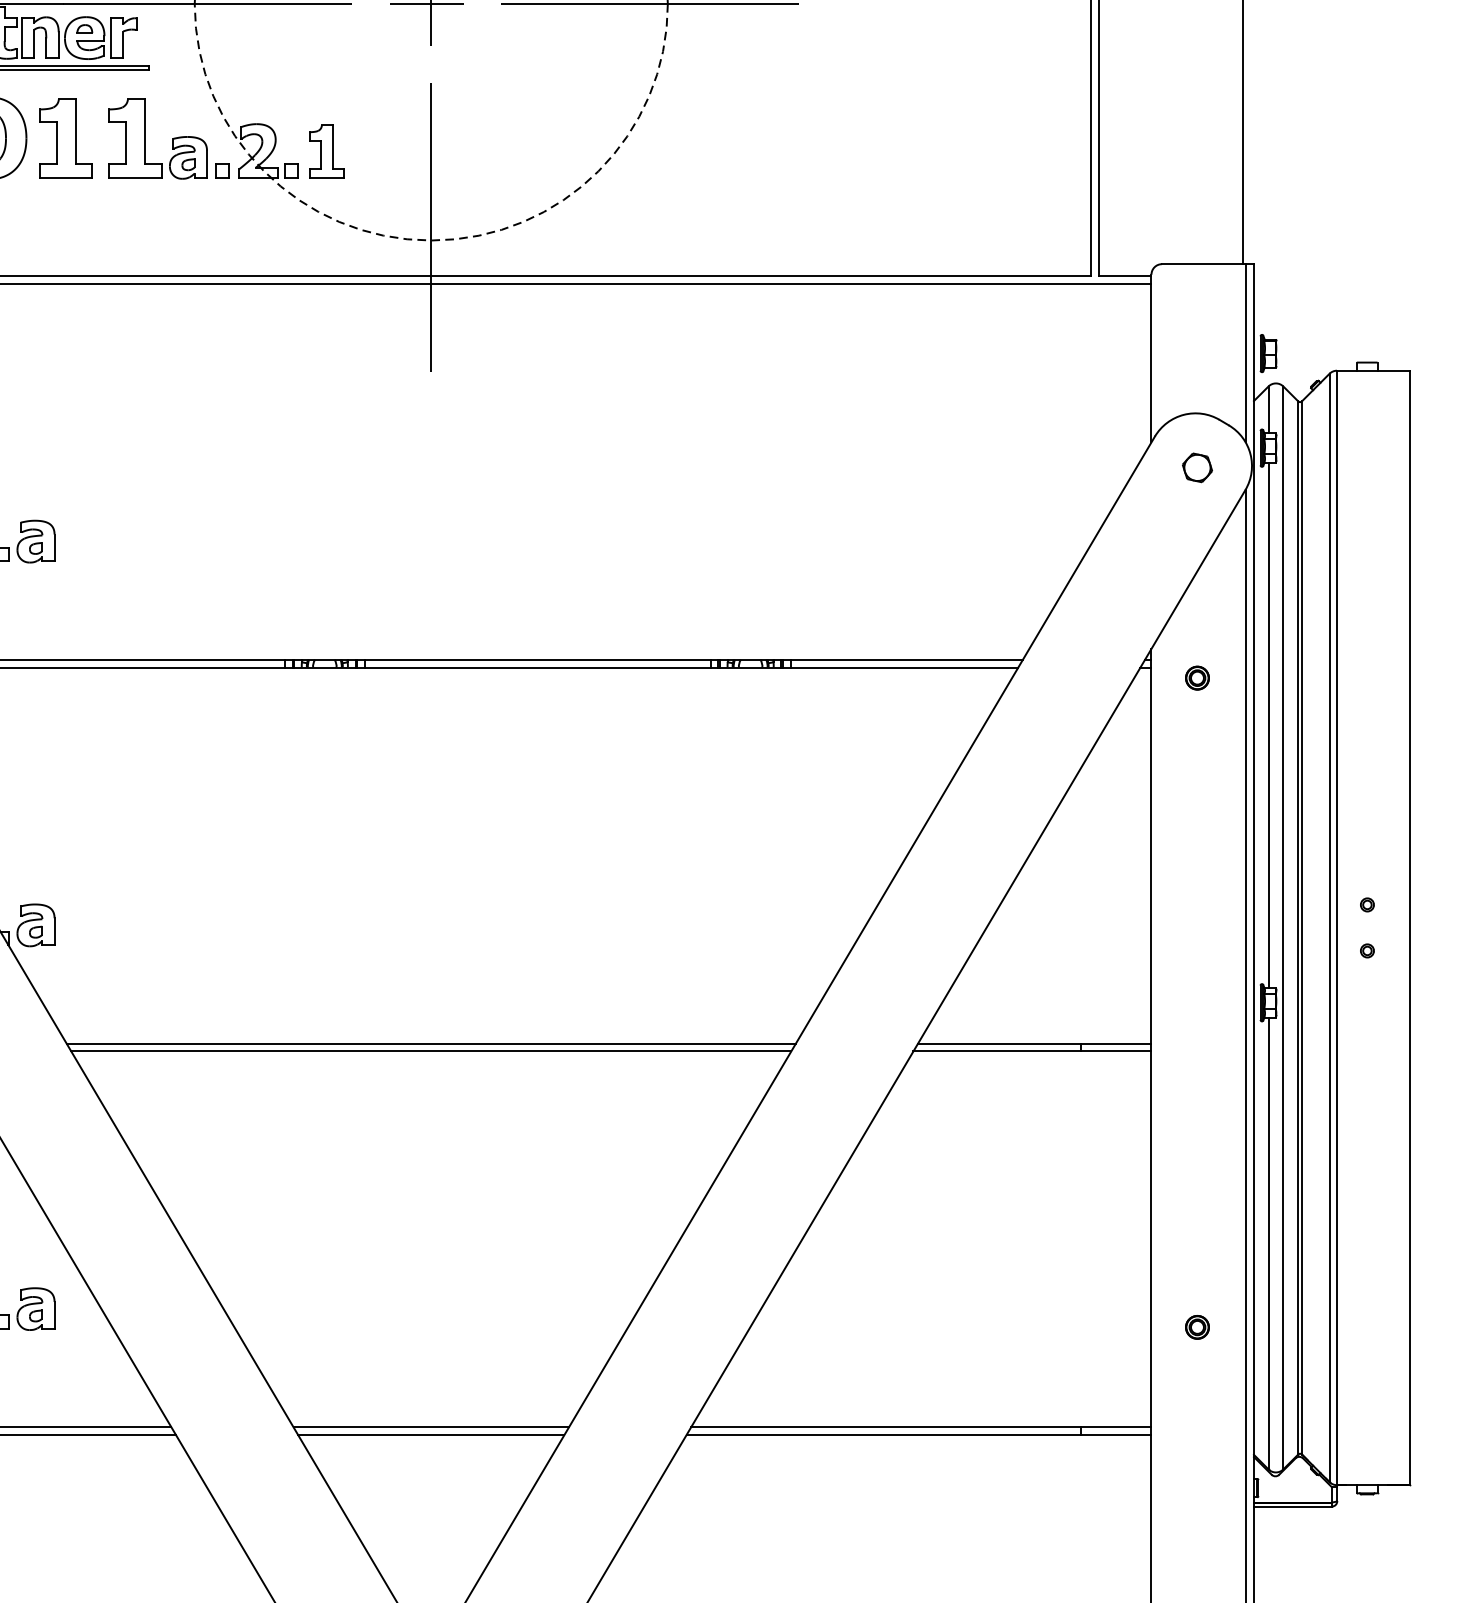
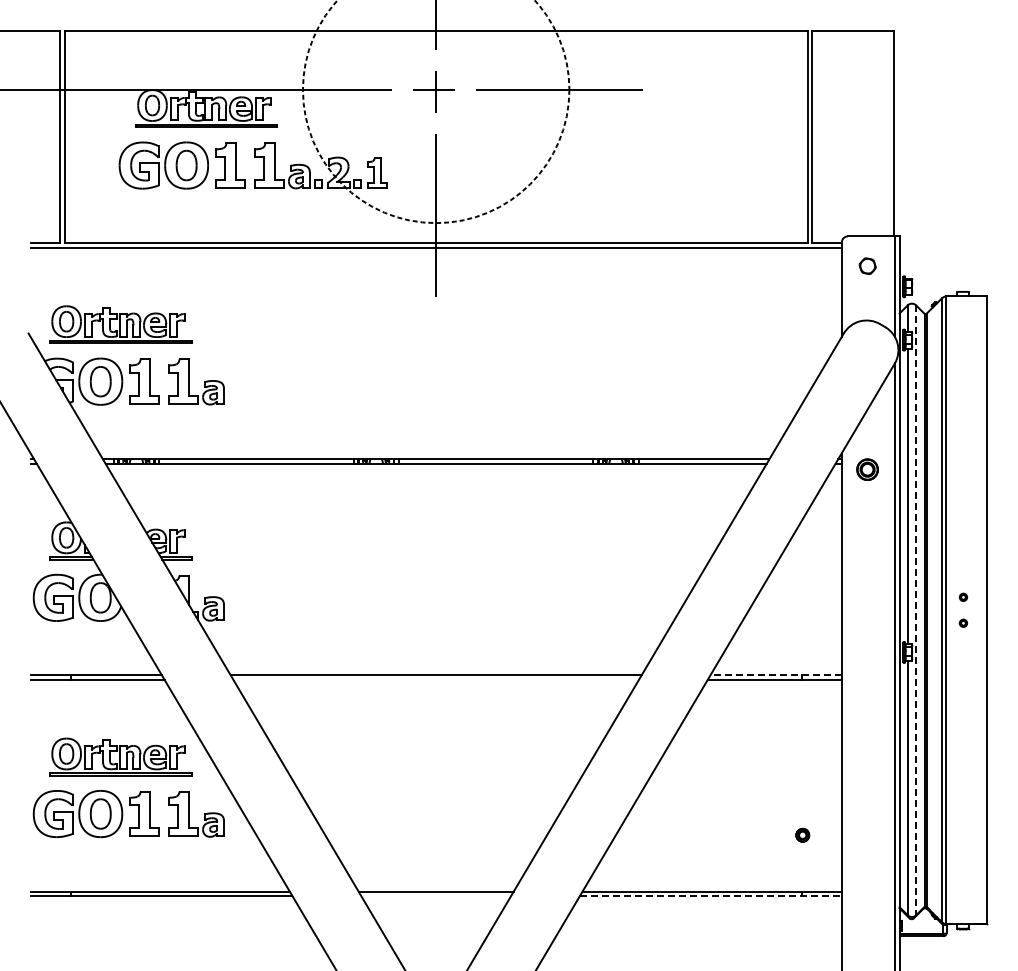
part: (1197, 468) -> (867, 266), moved
part: (1197, 677) -> (867, 469), size x1.6
line: (1284, 928) -> (916, 610), solid -> dashed
line: (1035, 1043) -> (776, 675), solid -> dashed
line: (430, 1050) -> (435, 679), removed
part: (1197, 1325) -> (802, 834), moved
line: (431, 1436) -> (436, 896), removed
line: (918, 1436) -> (710, 896), solid -> dashed

